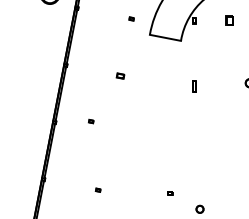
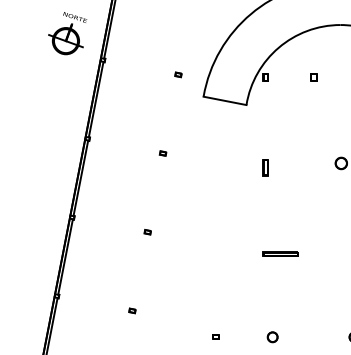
part: (229, 20) -> (313, 77), size x0.62
part: (120, 76) -> (162, 153), size x0.62
part: (91, 121) -> (147, 232), moved
part: (205, 148) -> (280, 253), added
part: (170, 193) -> (215, 336), moved

